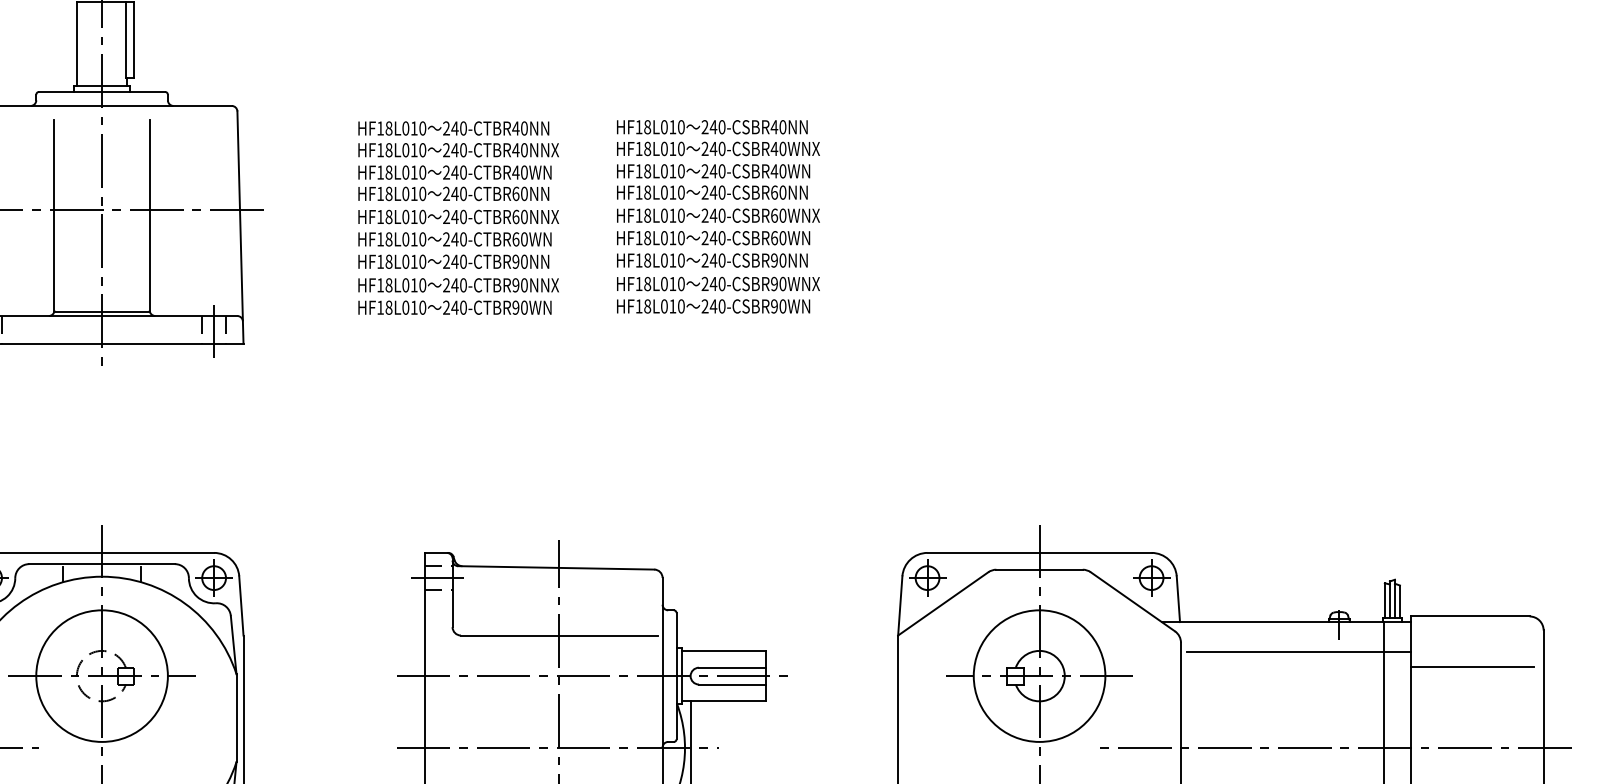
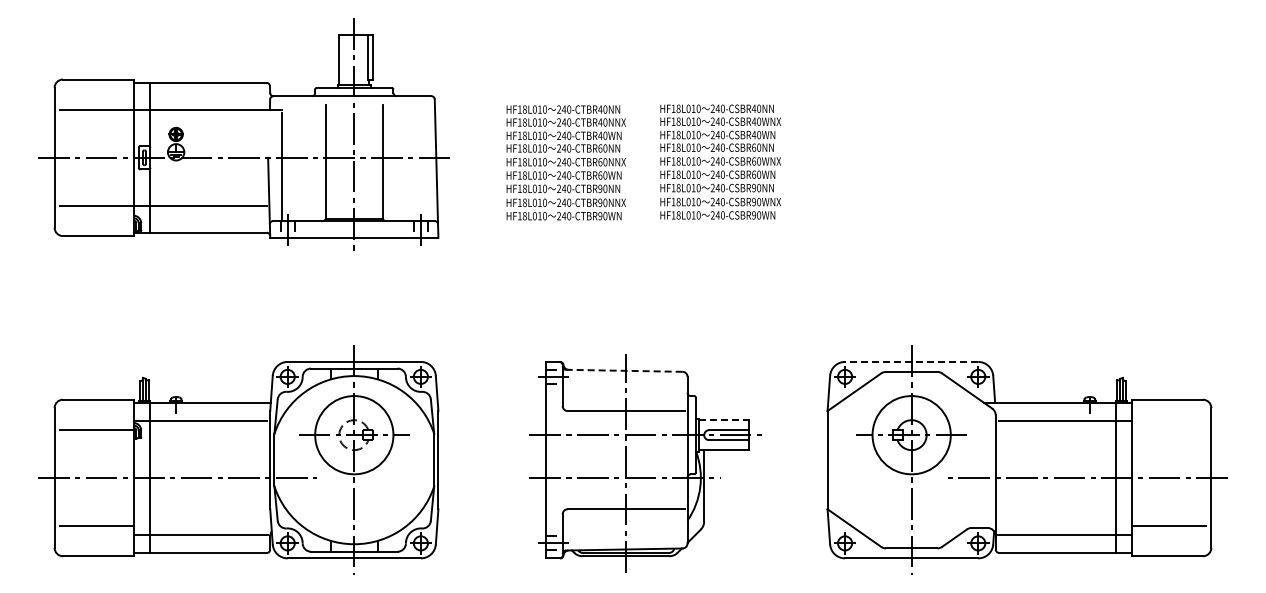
line: (1039, 552) -> (911, 361), solid -> dashed
line: (554, 567) -> (623, 370), solid -> dashed
line: (724, 651) -> (724, 420), solid -> dashed
line: (1471, 666) -> (1168, 429), removed

